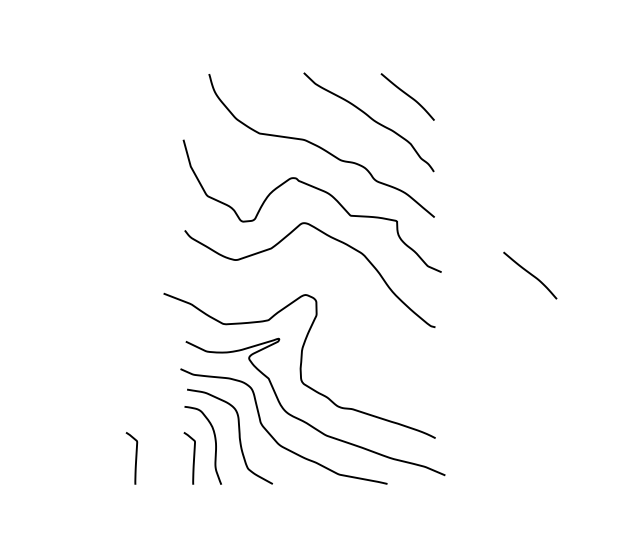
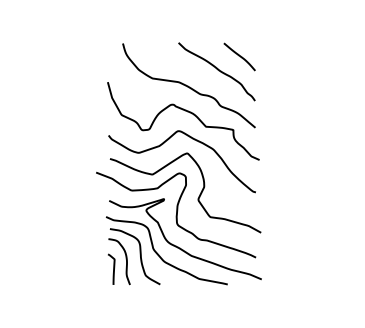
curve: (529, 274) -> (311, 161), removed
curve: (336, 337) -> (197, 198), added
curve: (135, 456) -> (79, 268), removed

